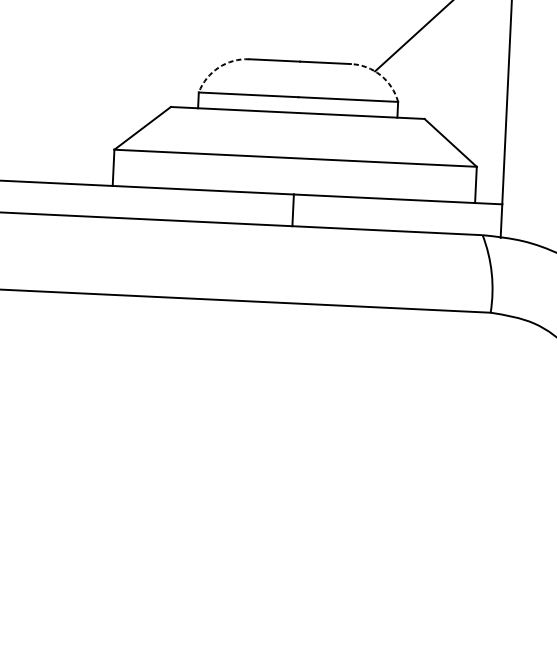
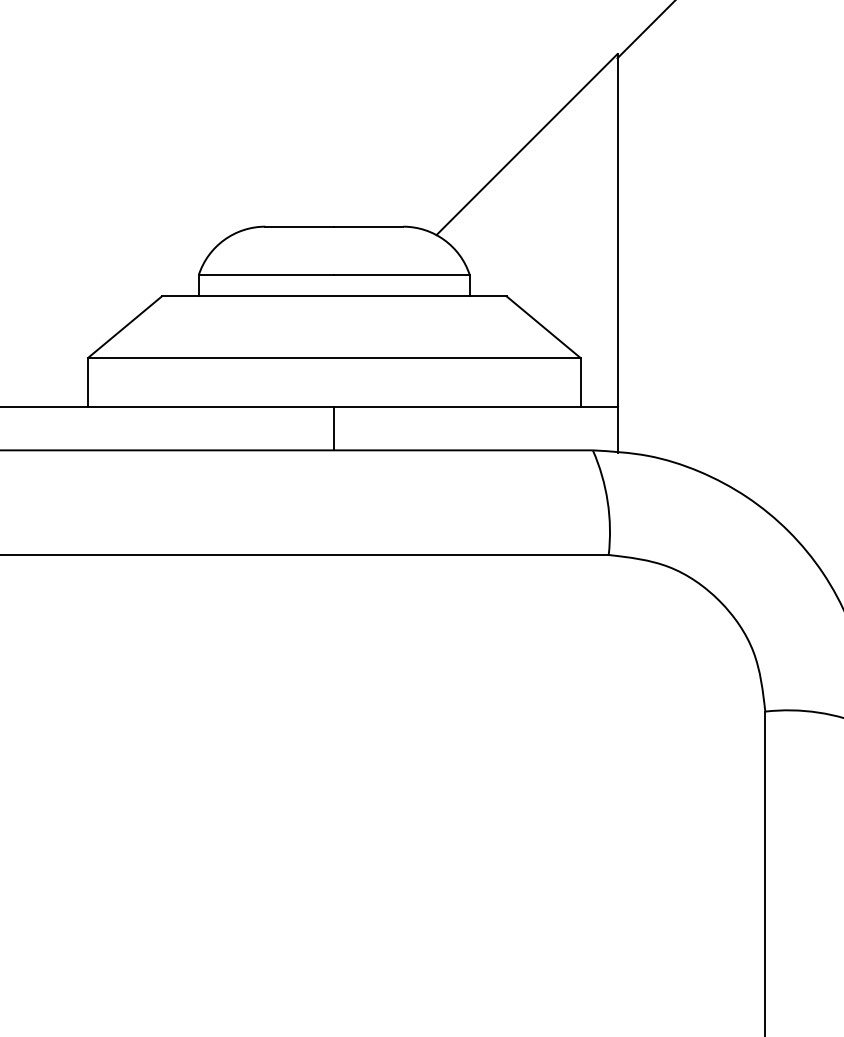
arc: (218, 68) -> (224, 240), dashed -> solid
arc: (380, 75) -> (444, 240), dashed -> solid

